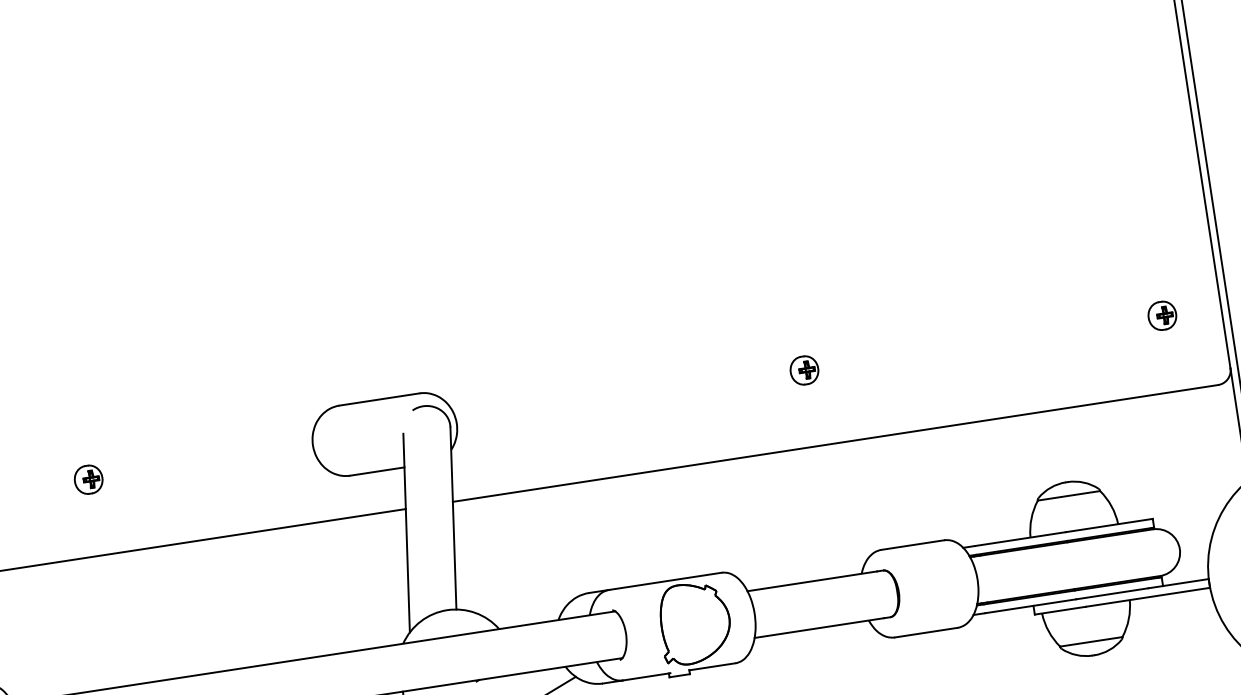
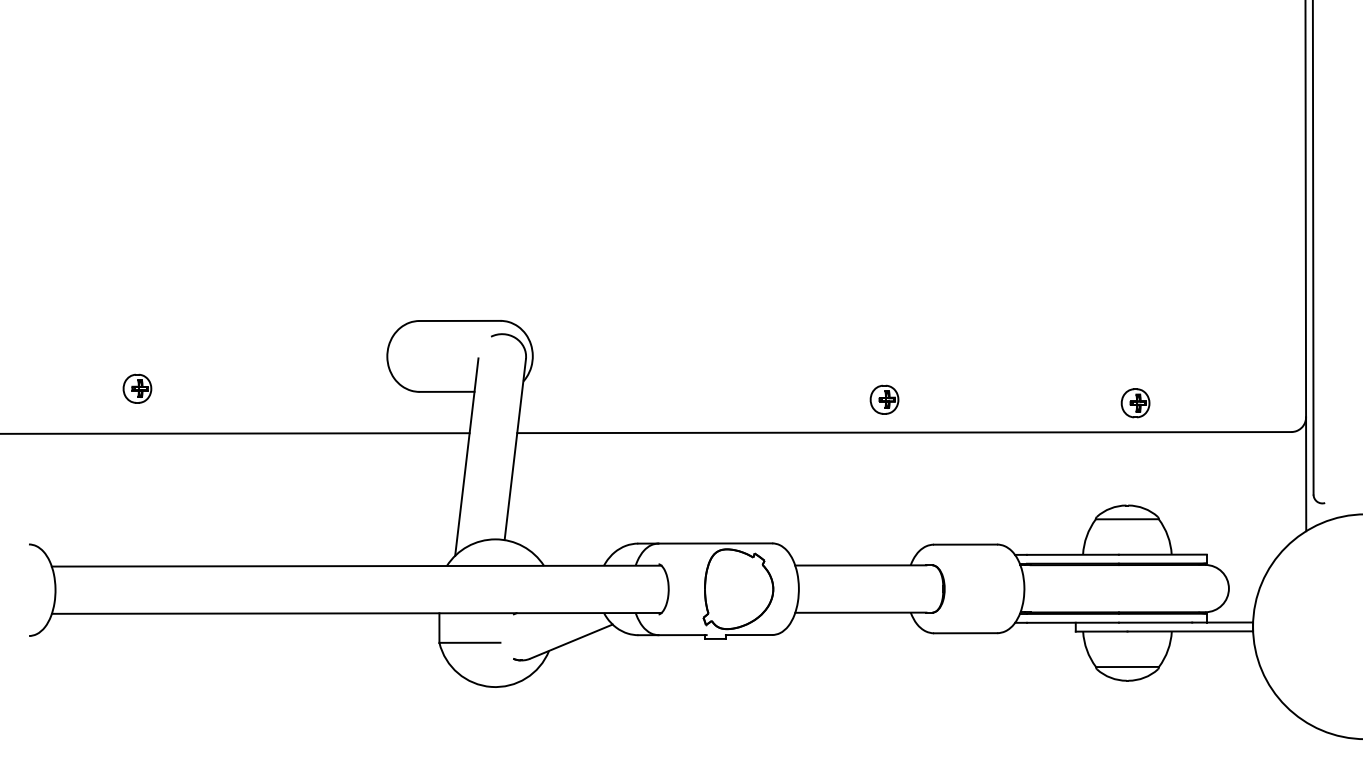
part: (1162, 316) -> (1135, 403), moved
part: (804, 370) -> (884, 399), moved
part: (88, 479) -> (137, 388), moved

